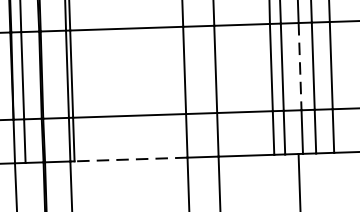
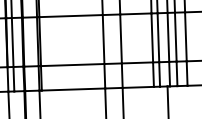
line: (300, 66) -> (168, 37), dashed -> solid
line: (131, 159) -> (73, 89), dashed -> solid

